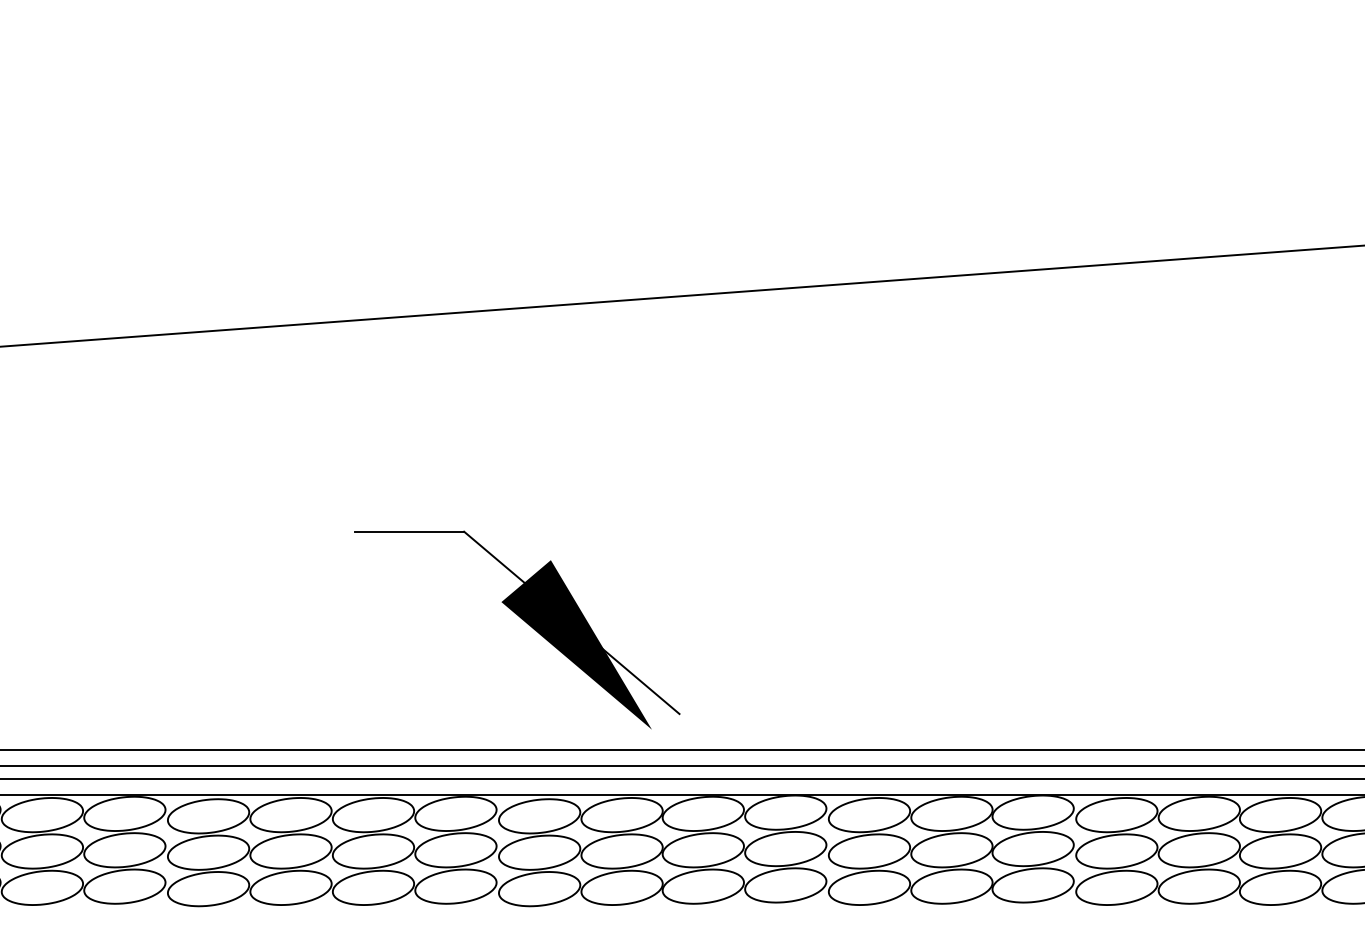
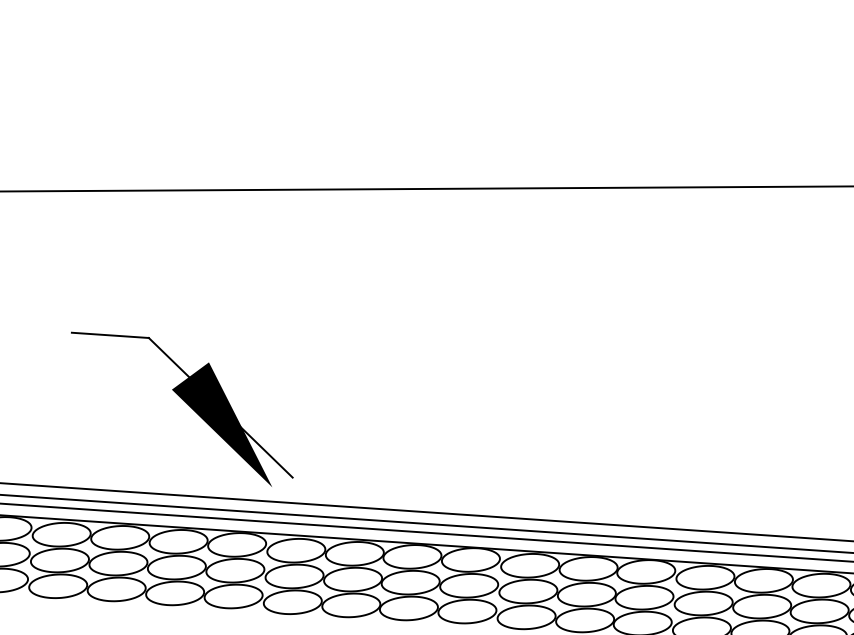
part: (524, 621) -> (187, 404), moved

